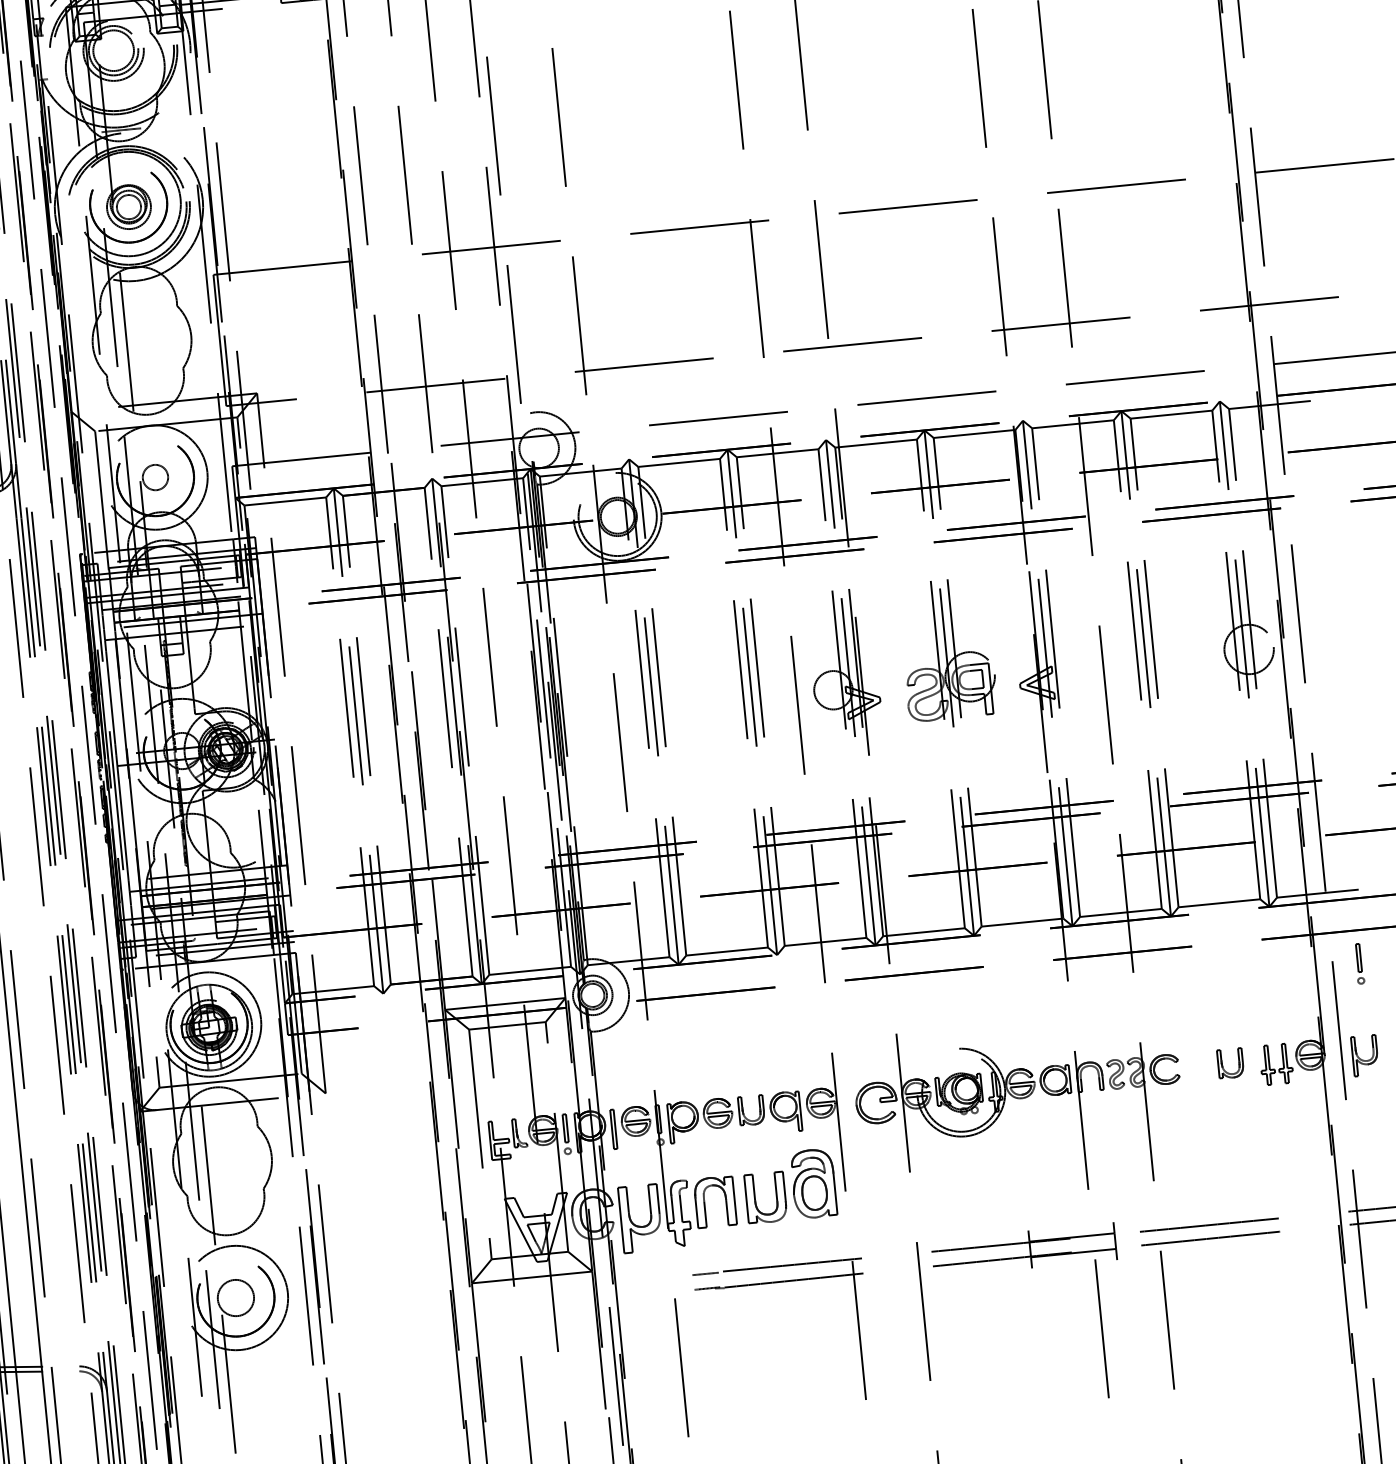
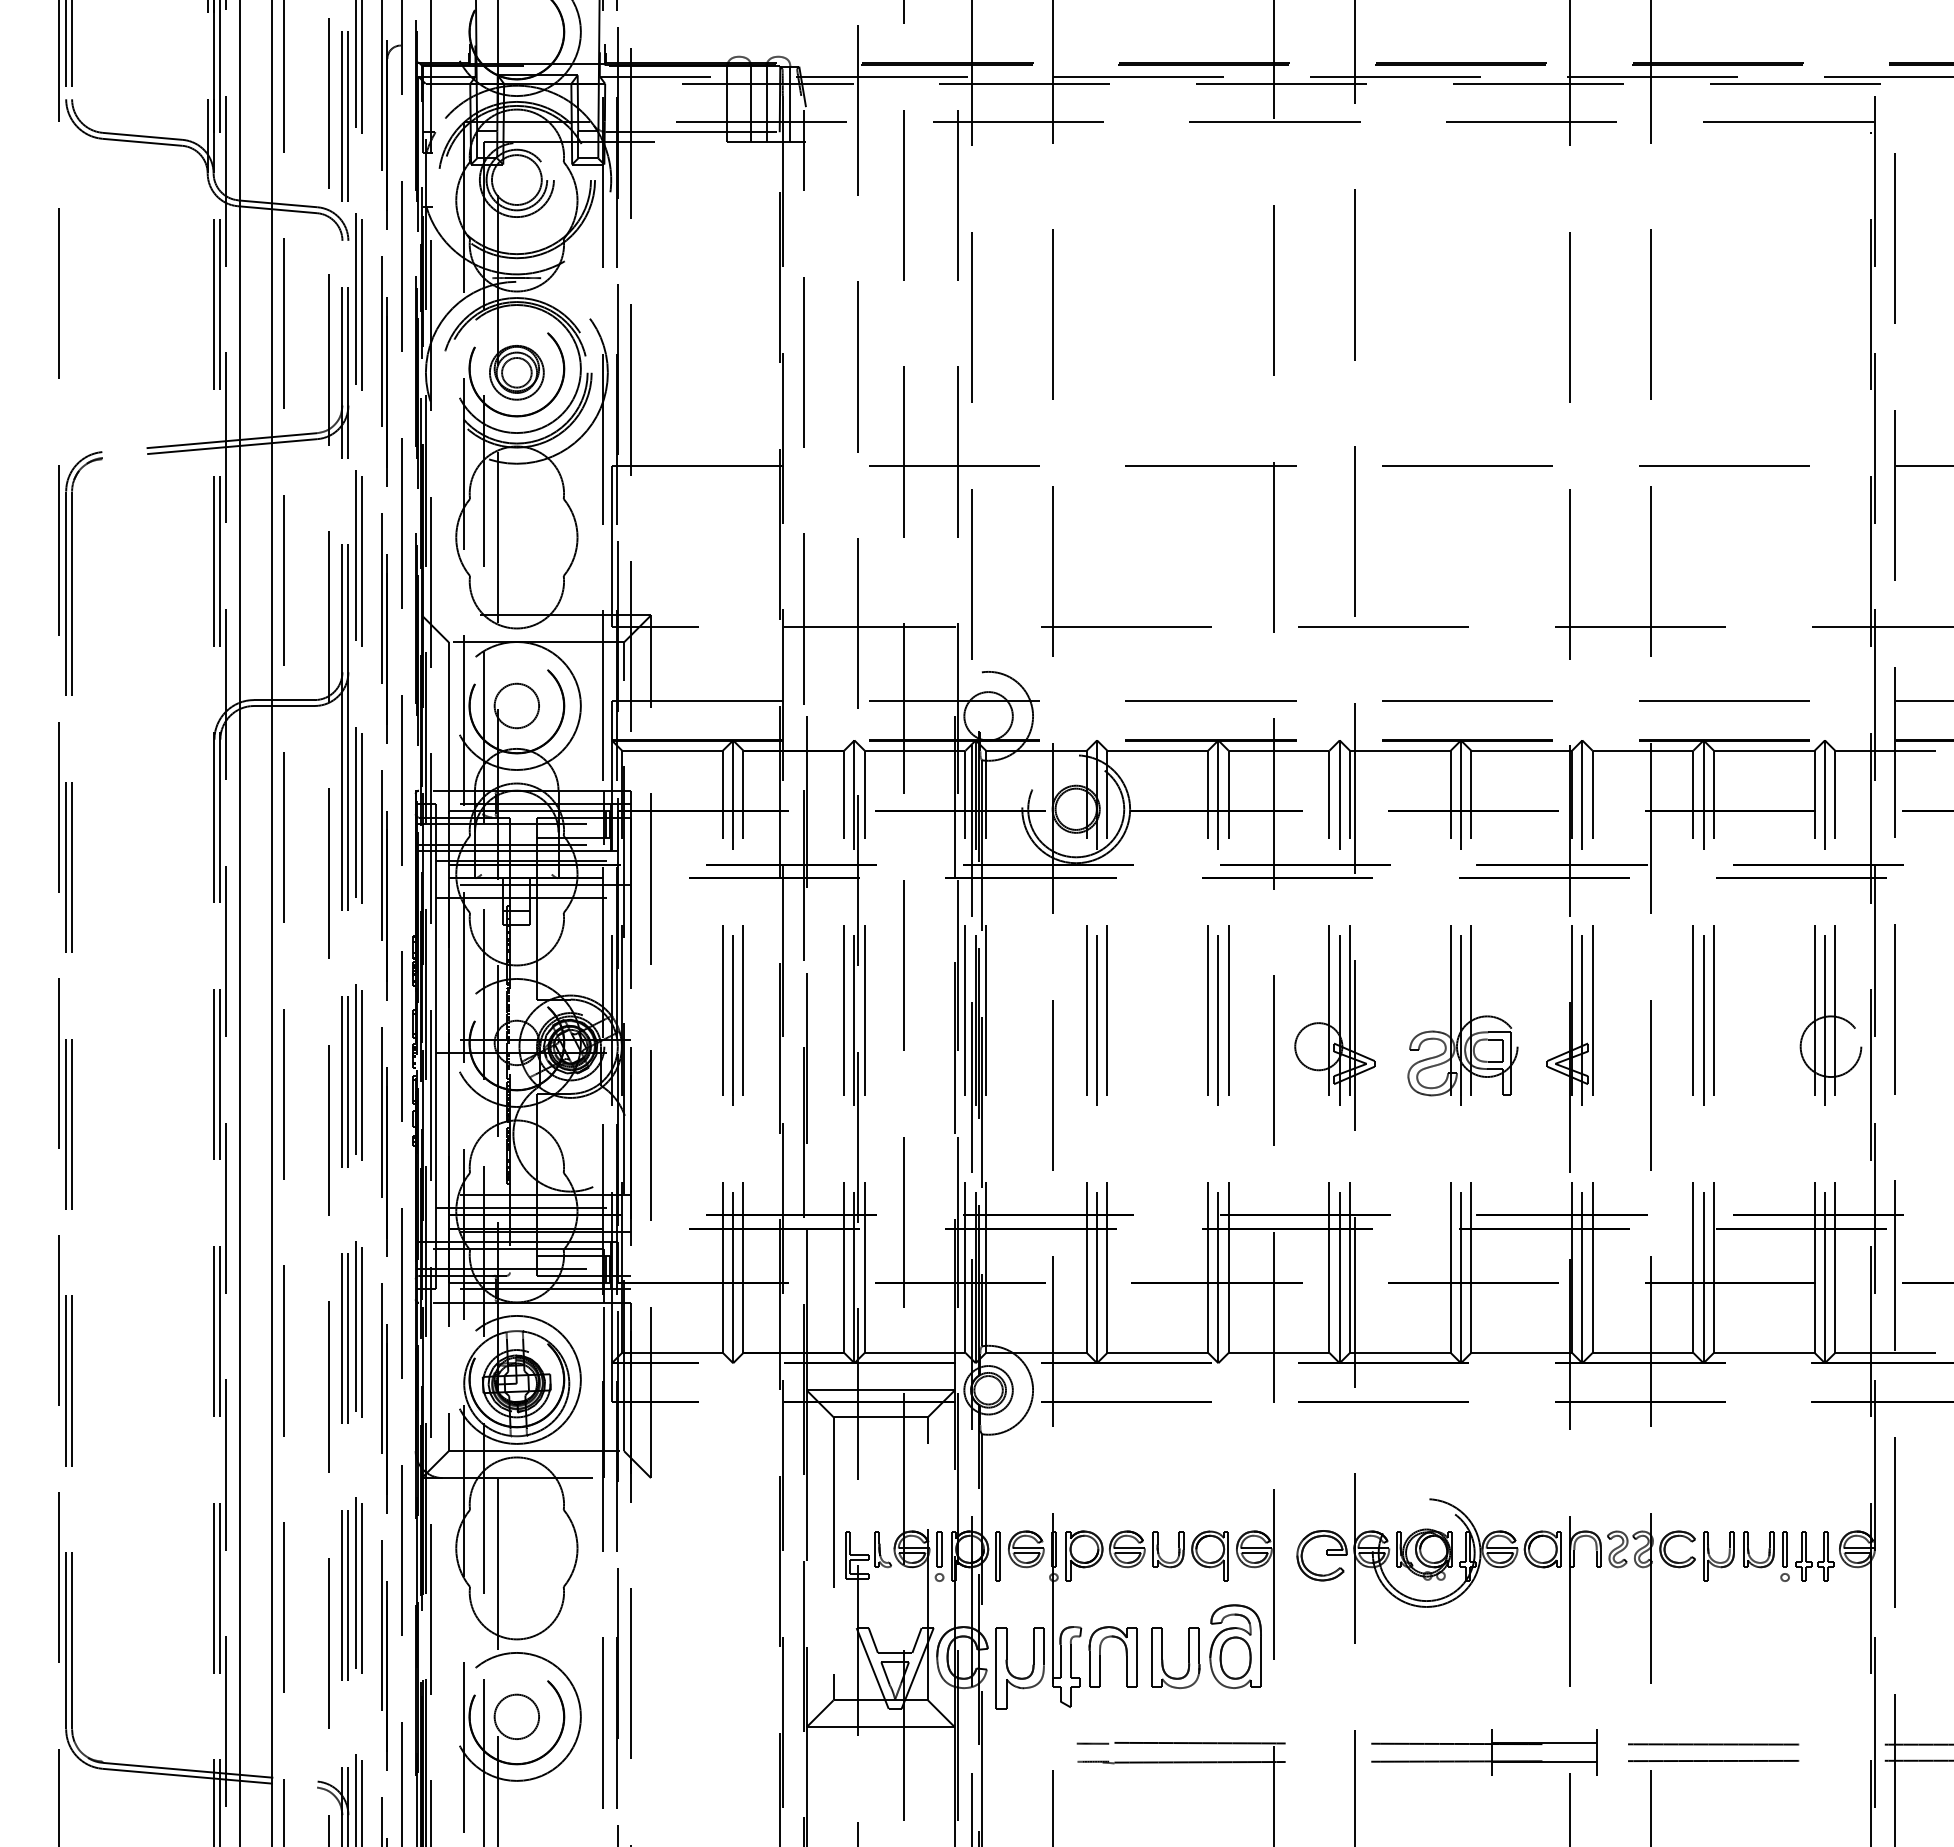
circle: (155, 477) -> (516, 705), size x1.43
part: (1359, 963) -> (1784, 1556), moved
part: (1364, 1055) -> (1718, 1556), moved

